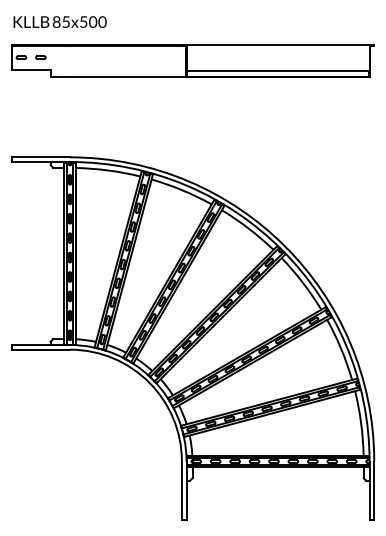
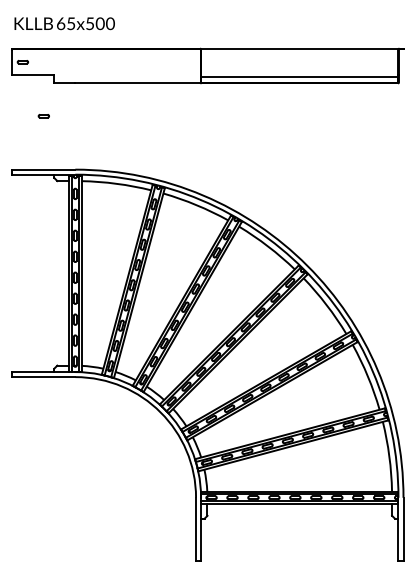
text: (56, 21) -> (60, 23), 85x500 -> 65x500
part: (40, 58) -> (43, 116), moved

